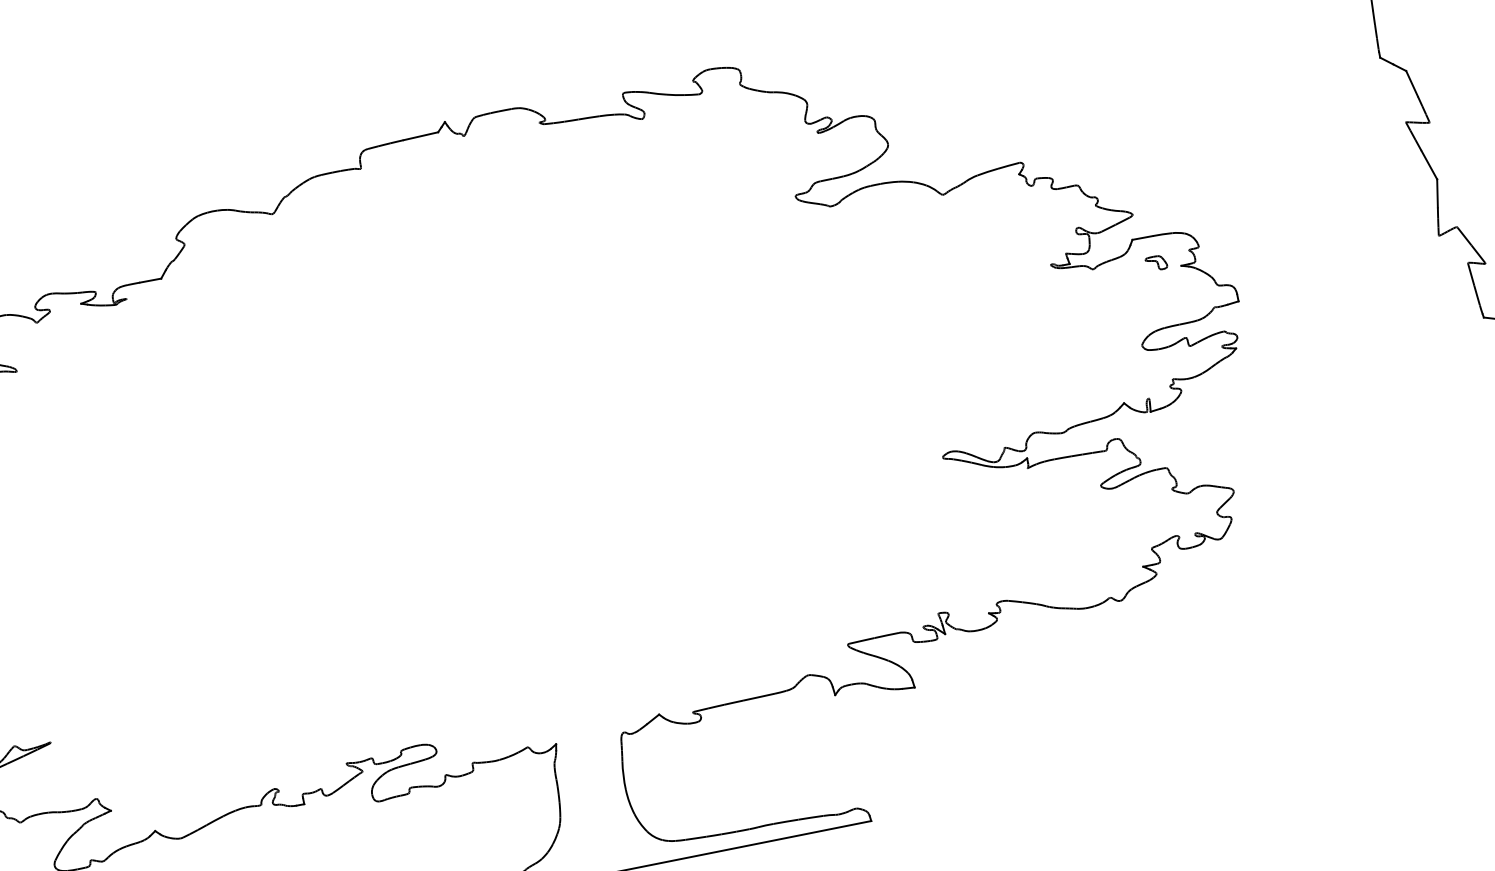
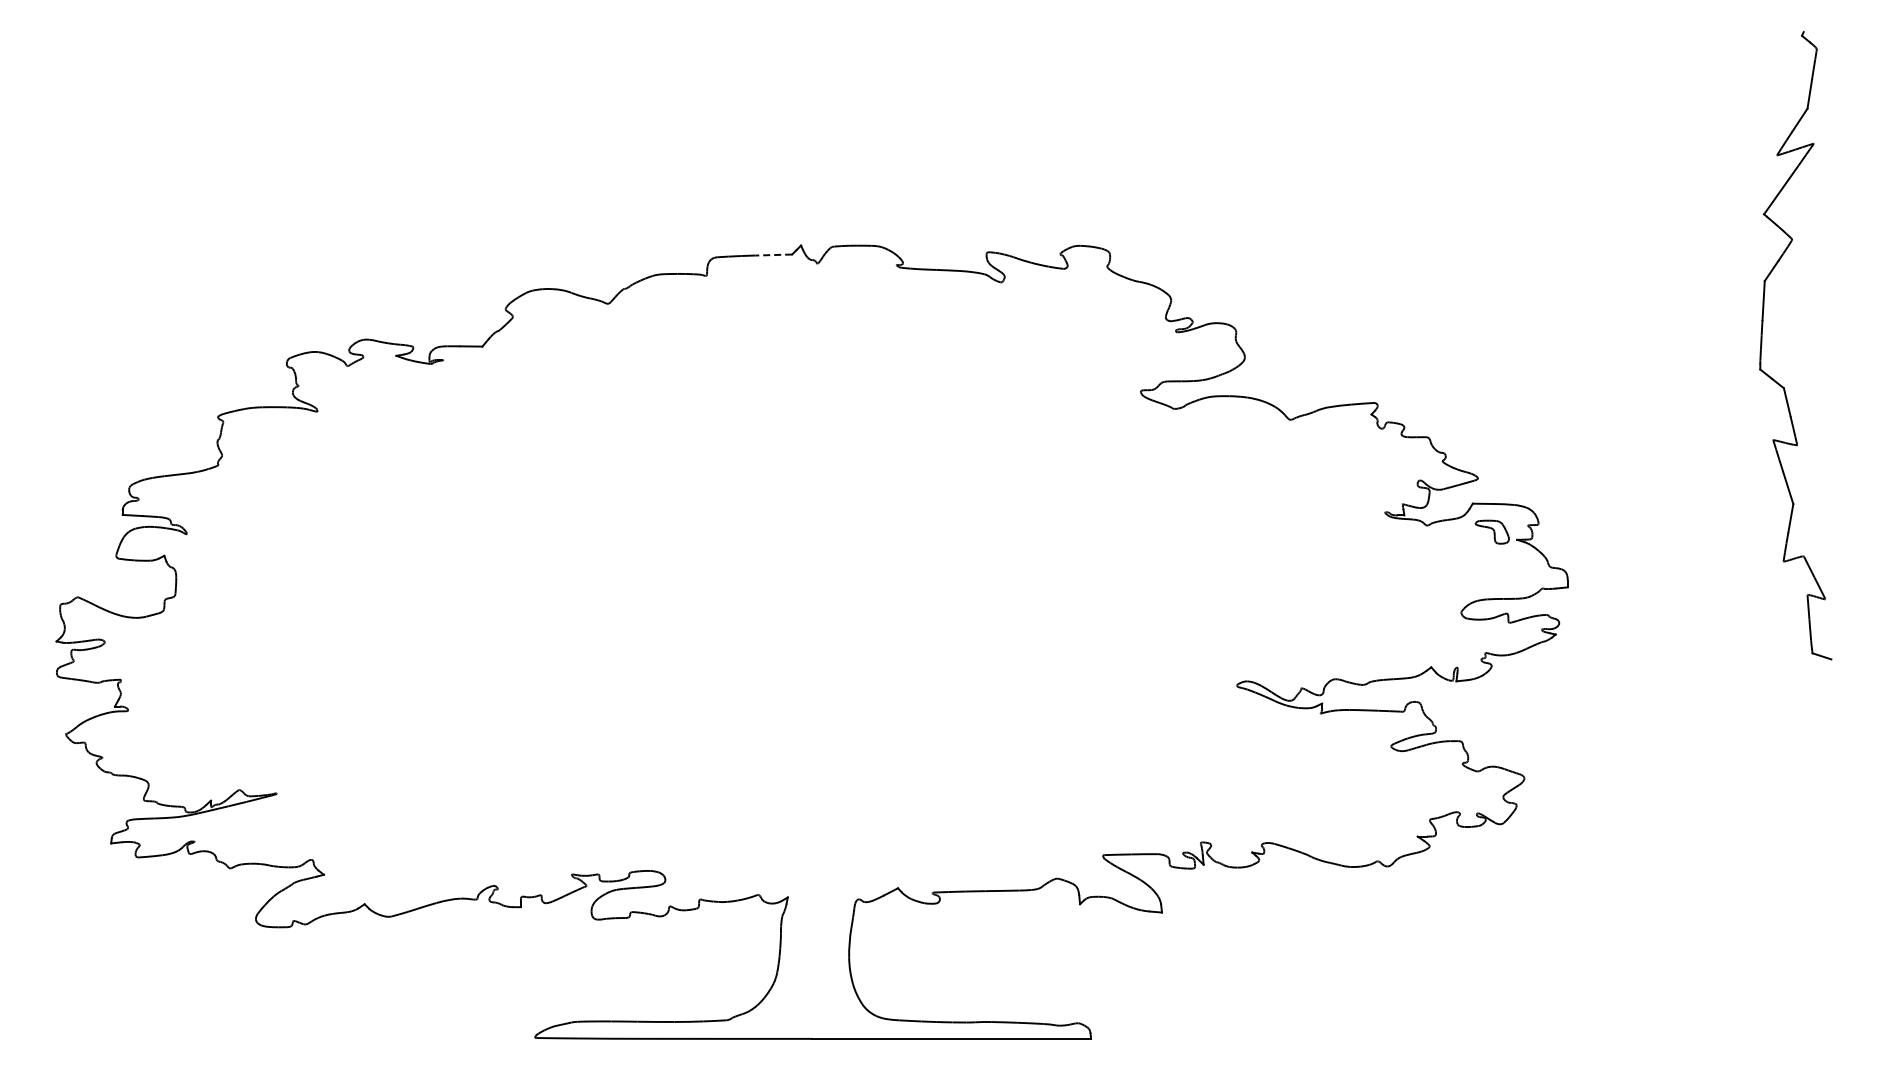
line: (420, 136) -> (773, 255), solid -> dashed
part: (1156, 263) -> (1492, 532), size x1.6

